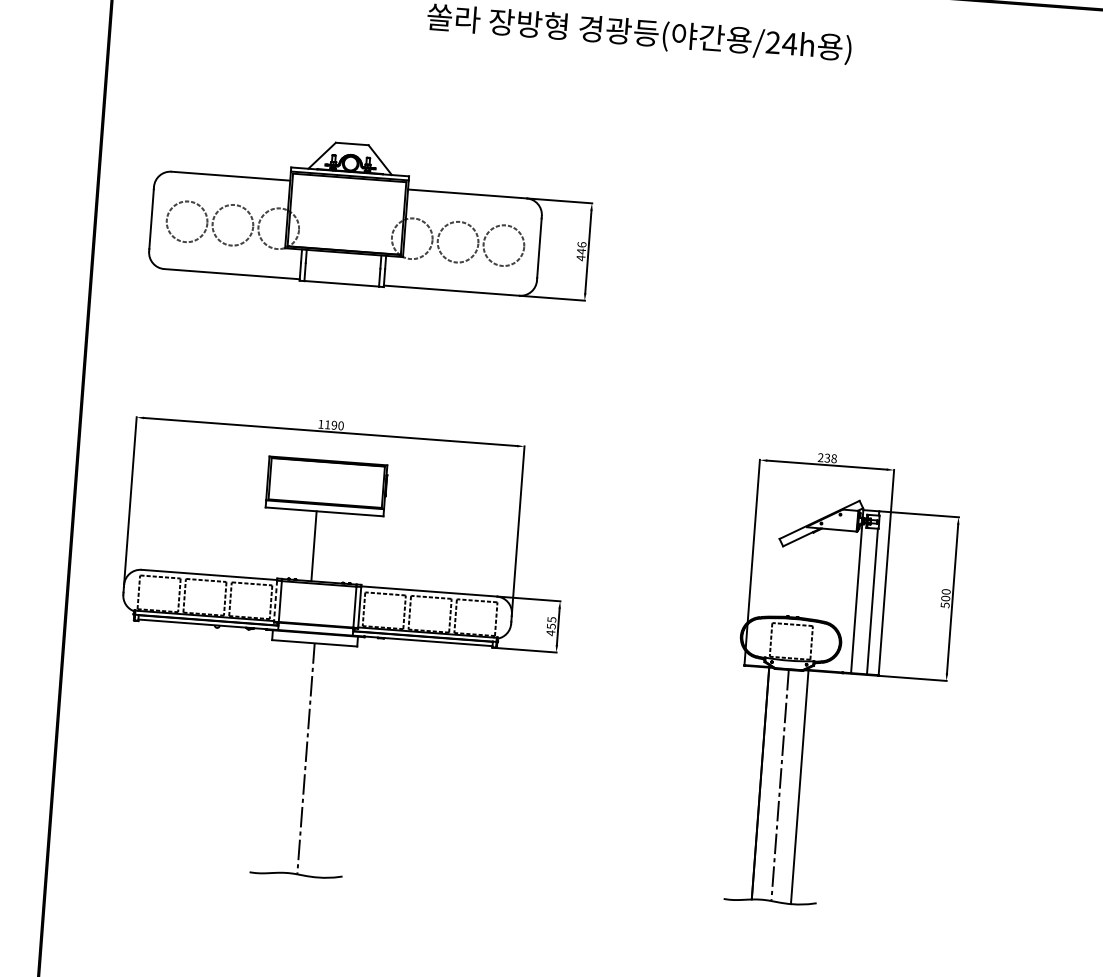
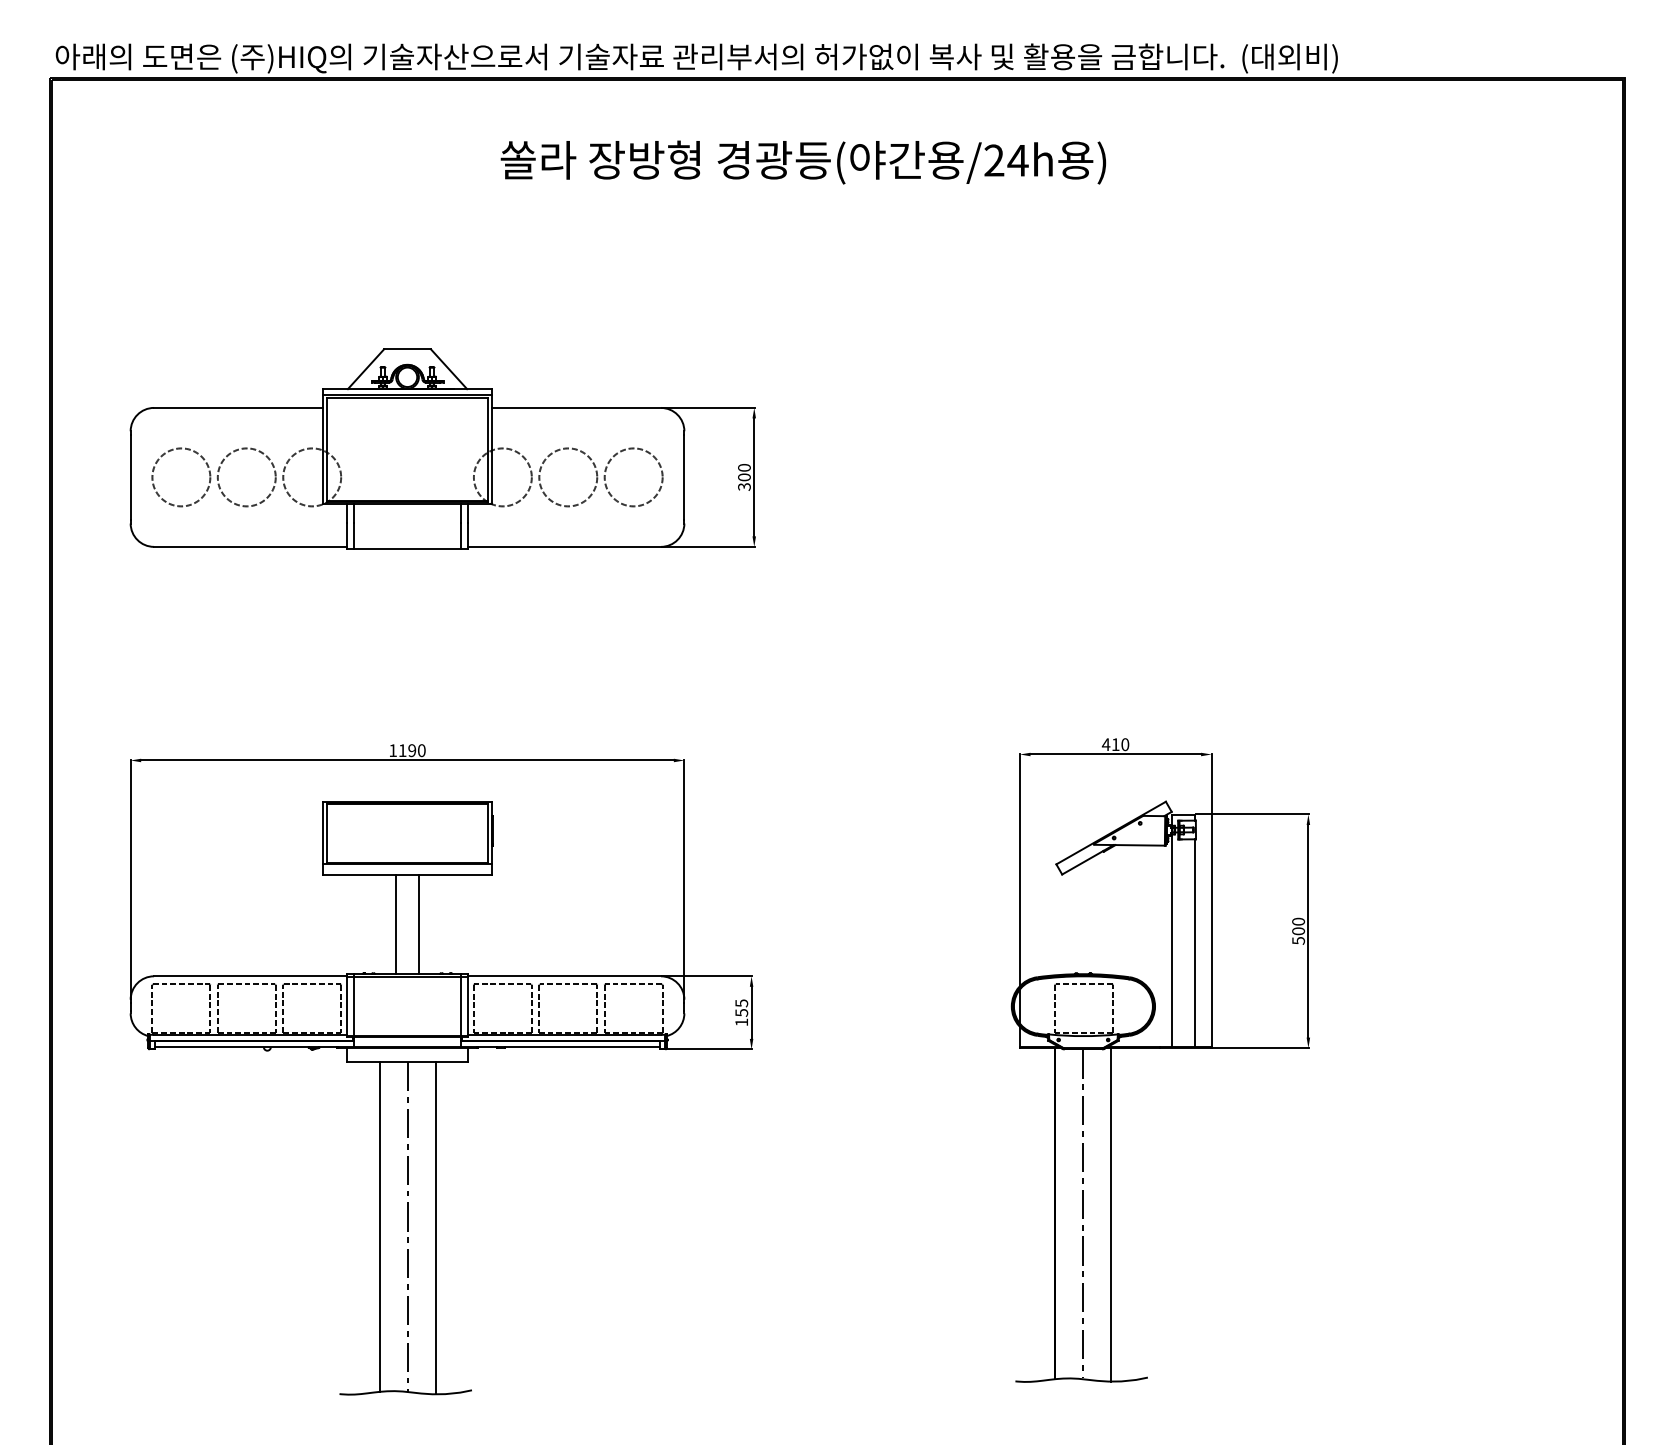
text: (581, 251) -> (744, 477), 446 -> 300
text: (827, 458) -> (1115, 744), 238 -> 410
line: (329, 547) -> (418, 924), added
line: (275, 601) -> (347, 1007), dashed -> solid
text: (550, 633) -> (741, 1022), 455 -> 155
line: (286, 756) -> (379, 1226), added
line: (325, 761) -> (435, 1228), added

